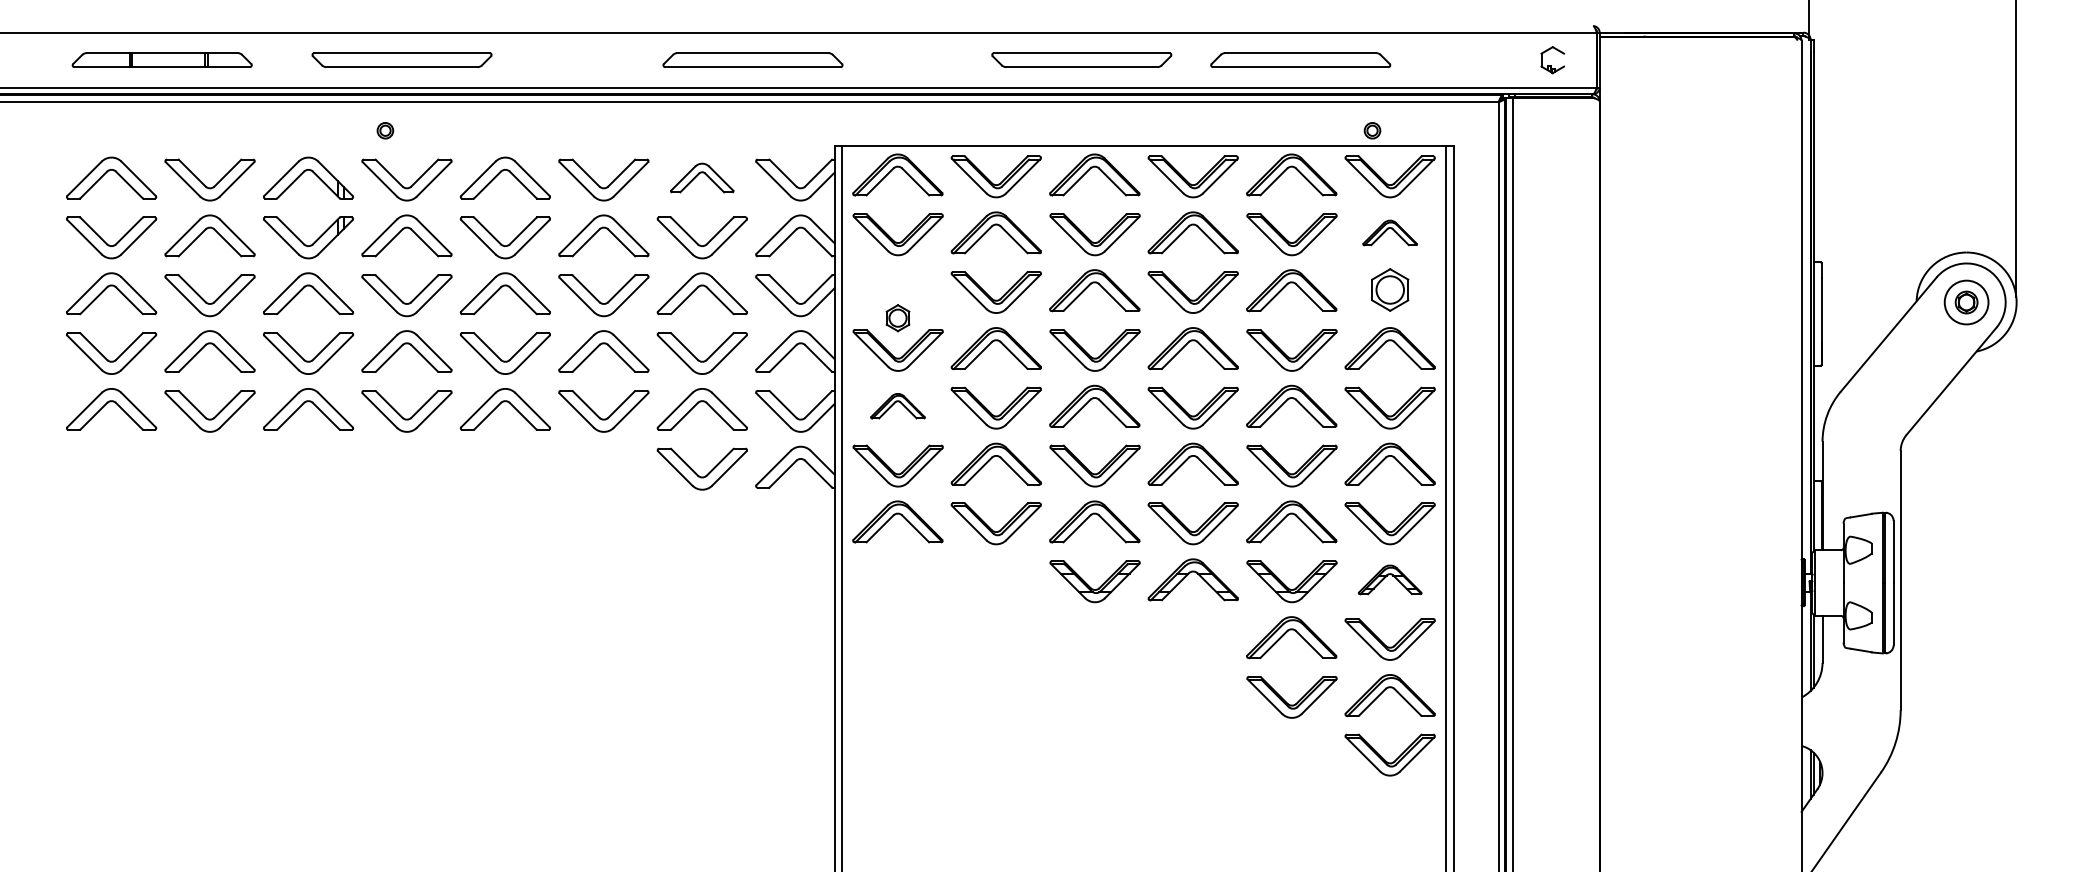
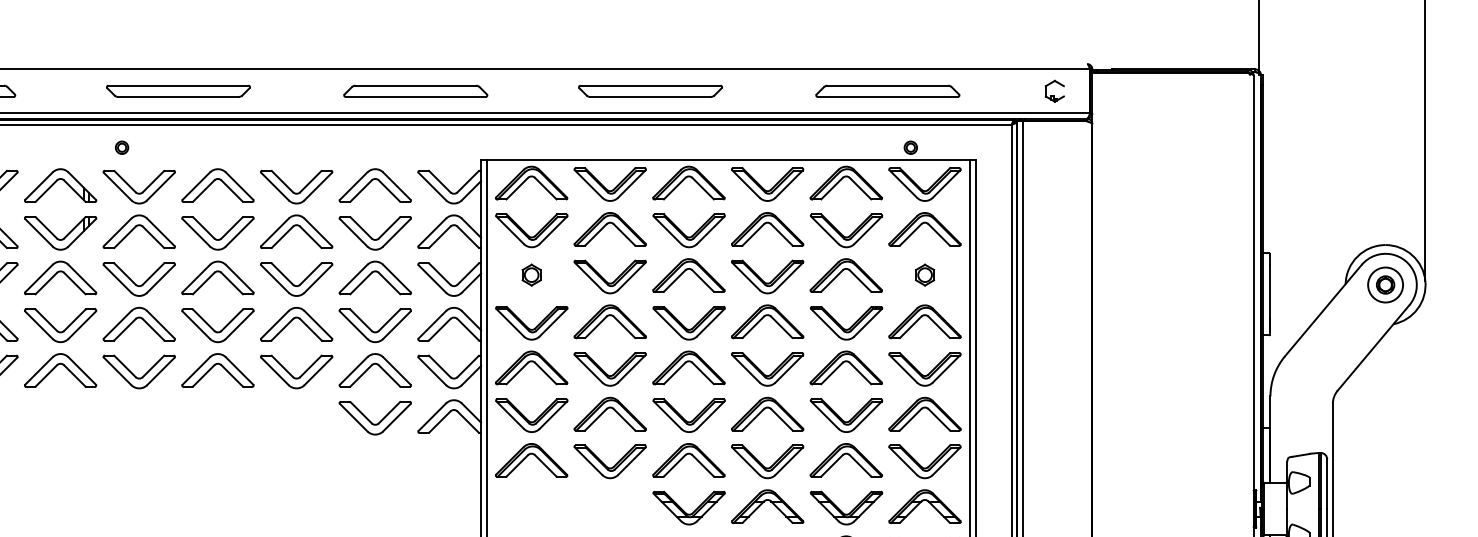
part: (401, 59) -> (178, 90), moved
part: (1081, 59) -> (650, 90), moved
part: (1300, 59) -> (887, 90), moved
part: (701, 177) -> (374, 185), size x1.43
part: (1389, 232) -> (924, 229), size x1.67
part: (1390, 290) -> (925, 275), size x0.62
part: (897, 318) -> (531, 275), moved
part: (897, 405) -> (531, 367), size x1.67
part: (1389, 579) -> (924, 506), size x1.43

